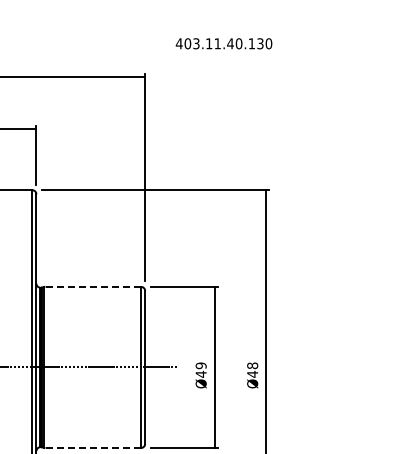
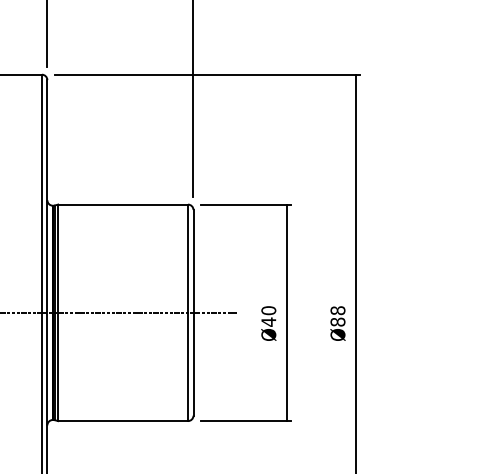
line: (92, 286) -> (122, 204), dashed -> solid
text: (201, 365) -> (269, 310), Ø49 -> Ø40
text: (252, 373) -> (337, 320), Ø48 -> Ø88
line: (92, 447) -> (122, 420), dashed -> solid

